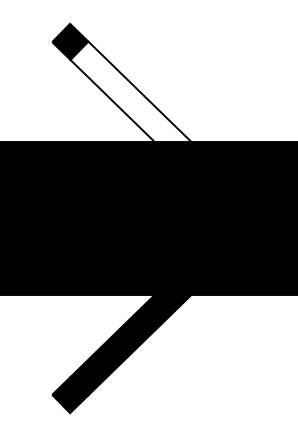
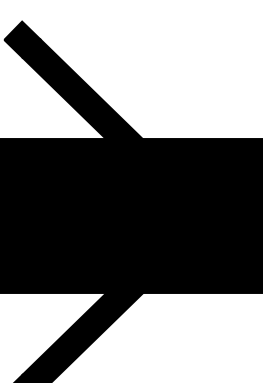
fill: (130, 91) -> (82, 89), added

